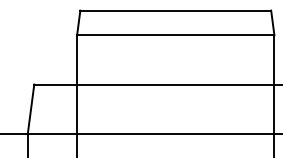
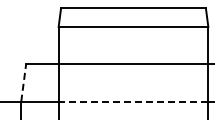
line: (30, 108) -> (23, 82), solid -> dashed
line: (175, 133) -> (133, 101), solid -> dashed

